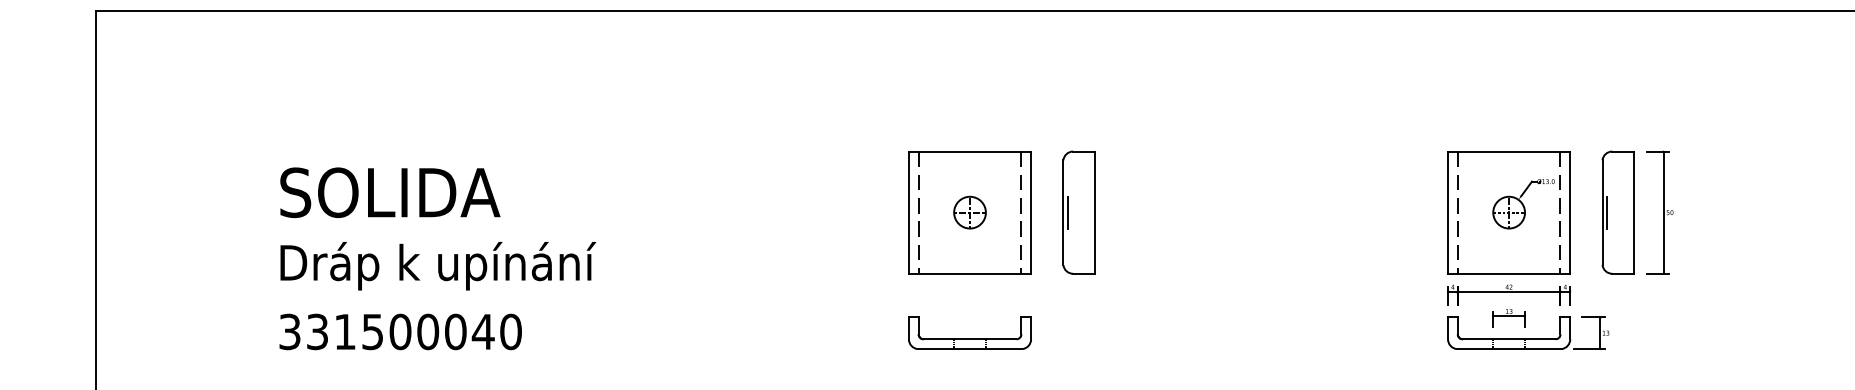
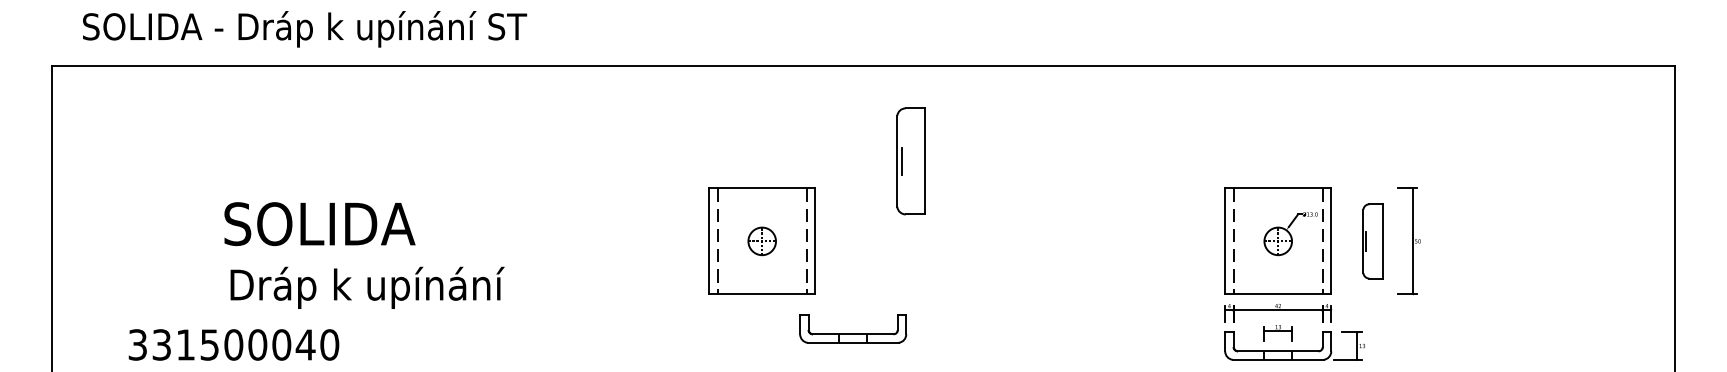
text: (389, 193) -> (319, 224), moved
part: (969, 211) -> (761, 240), moved
part: (1078, 212) -> (910, 161), moved
part: (1617, 212) -> (1372, 241), size x0.7
text: (438, 265) -> (367, 287), moved
text: (400, 331) -> (233, 344), moved
part: (970, 332) -> (853, 328), moved

